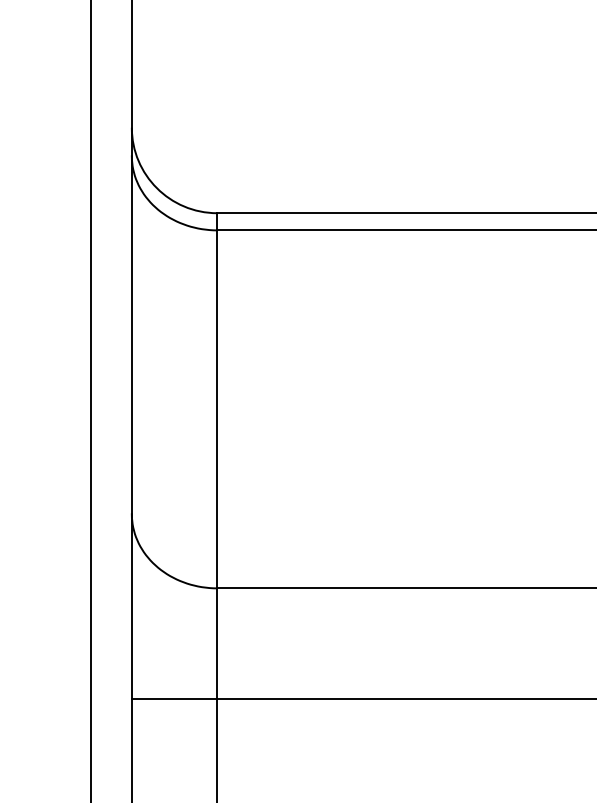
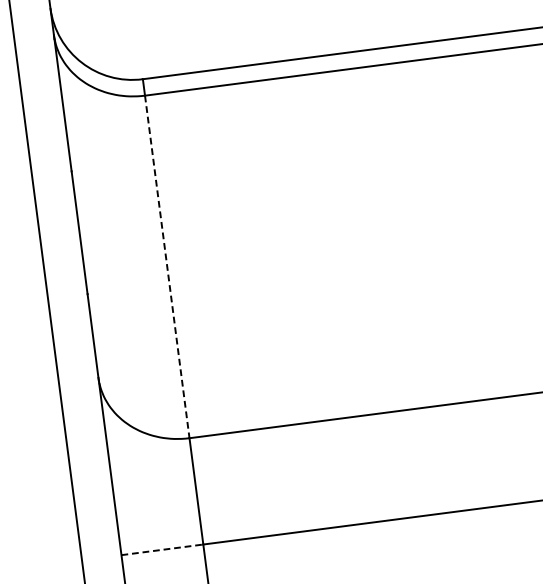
line: (217, 409) -> (167, 267), solid -> dashed
line: (174, 699) -> (162, 549), solid -> dashed

